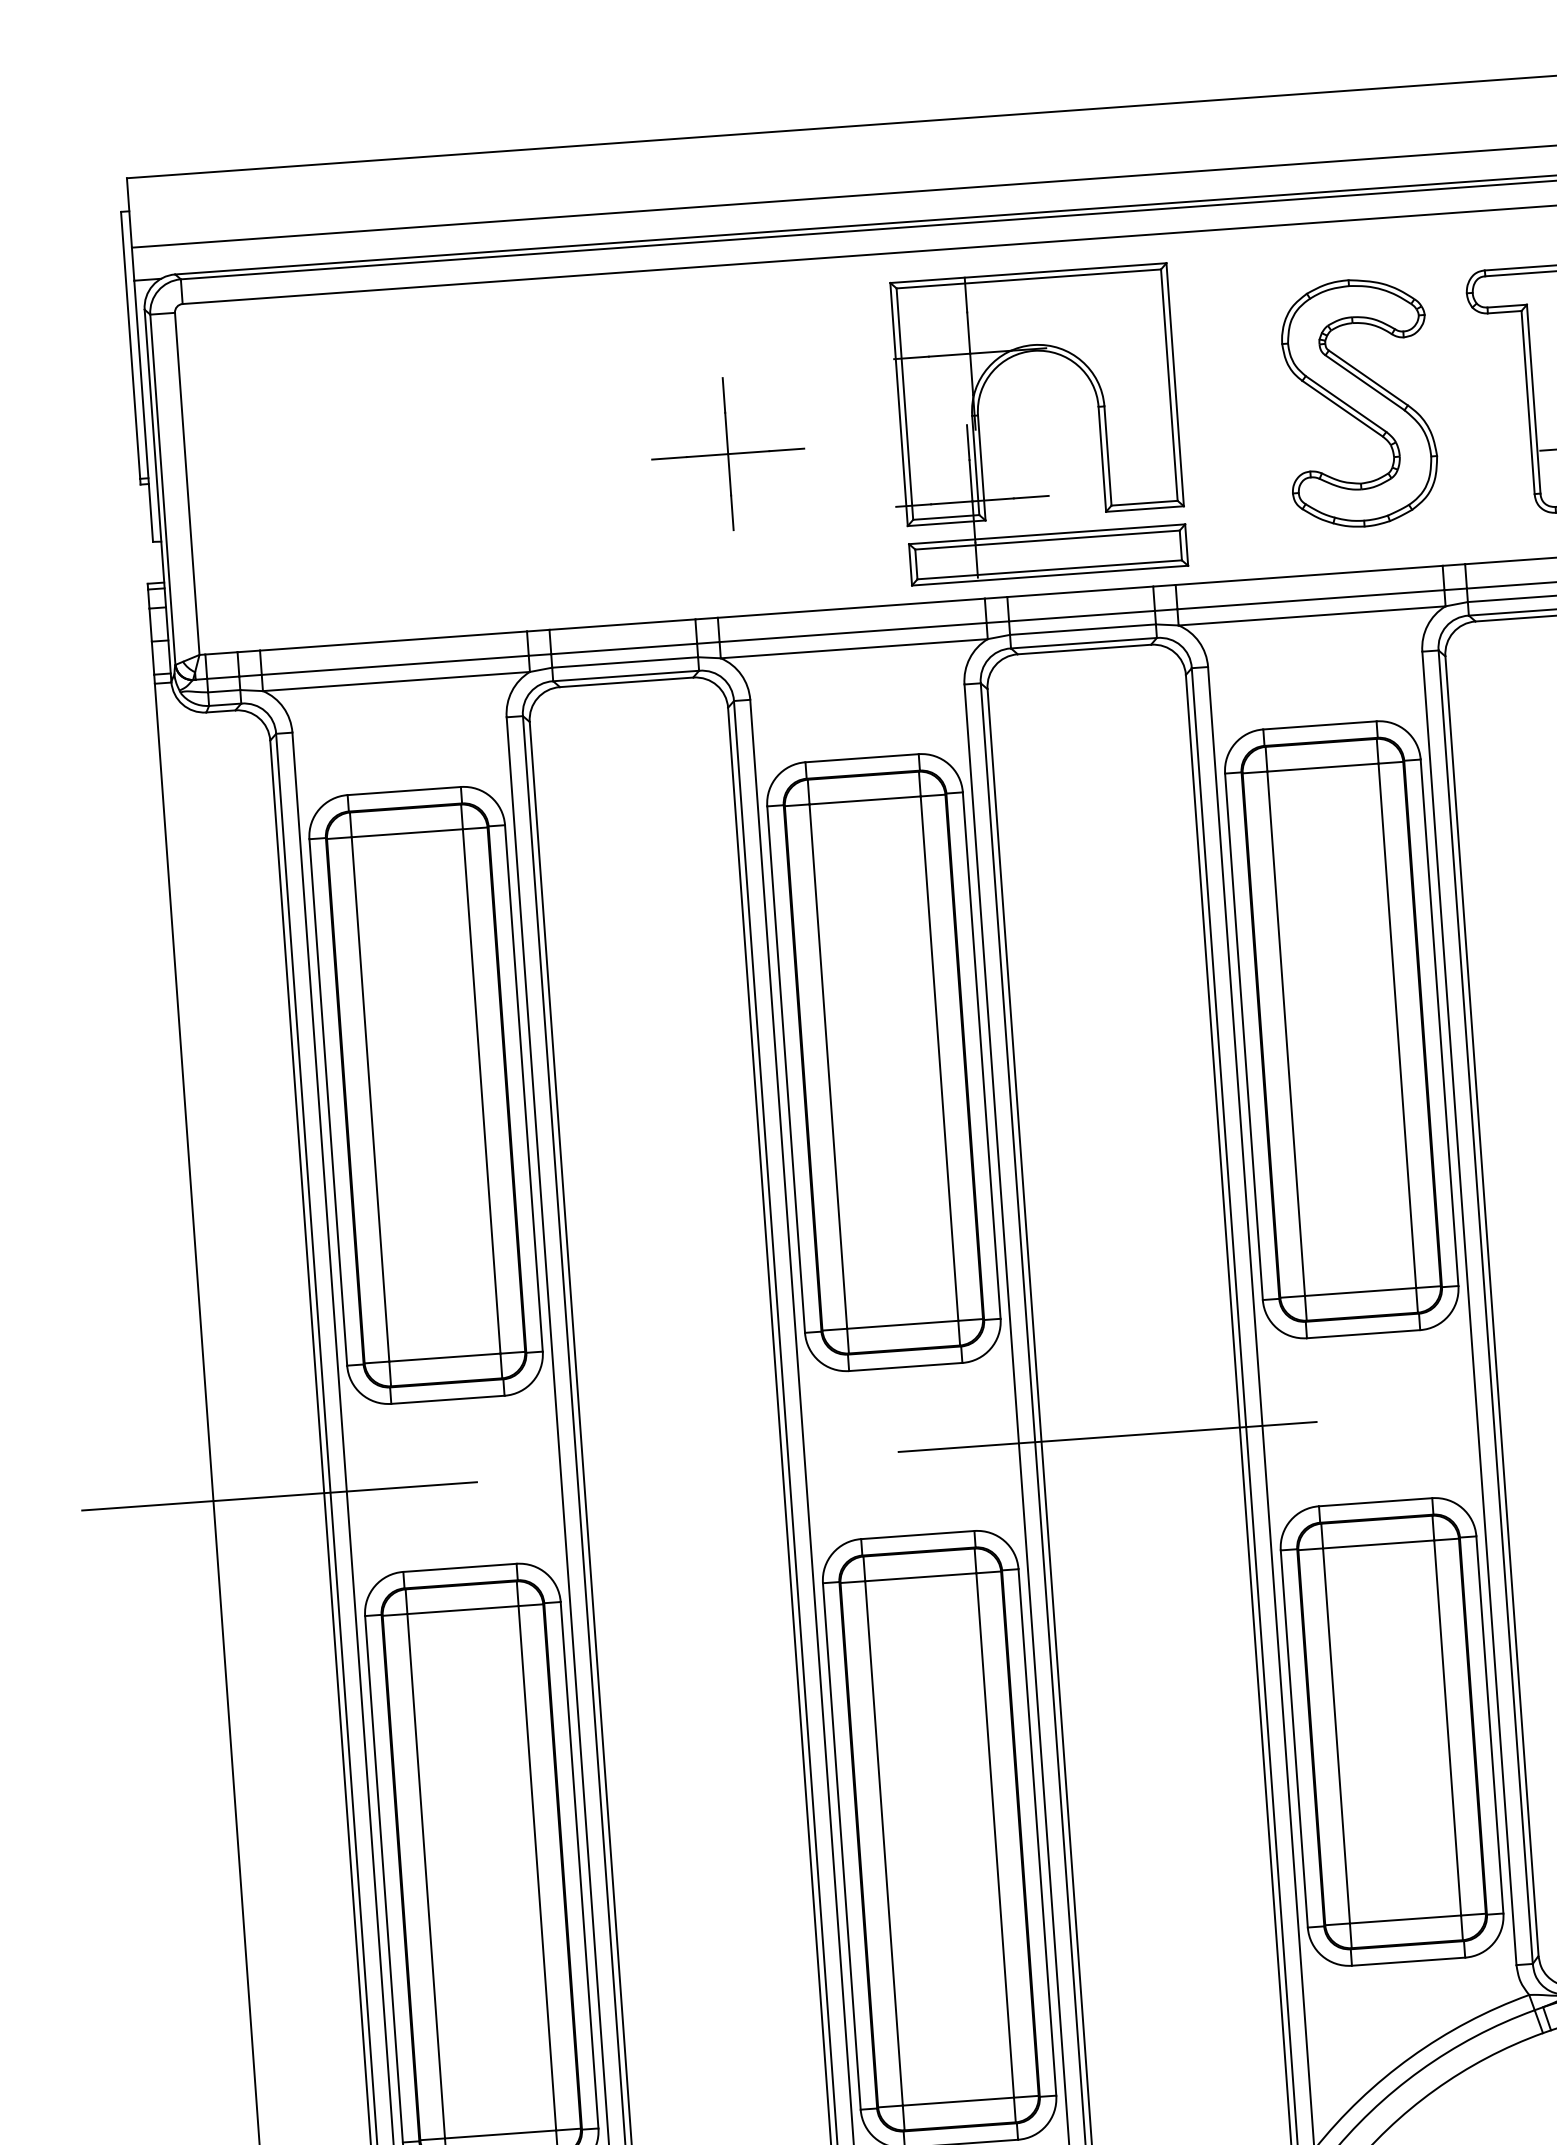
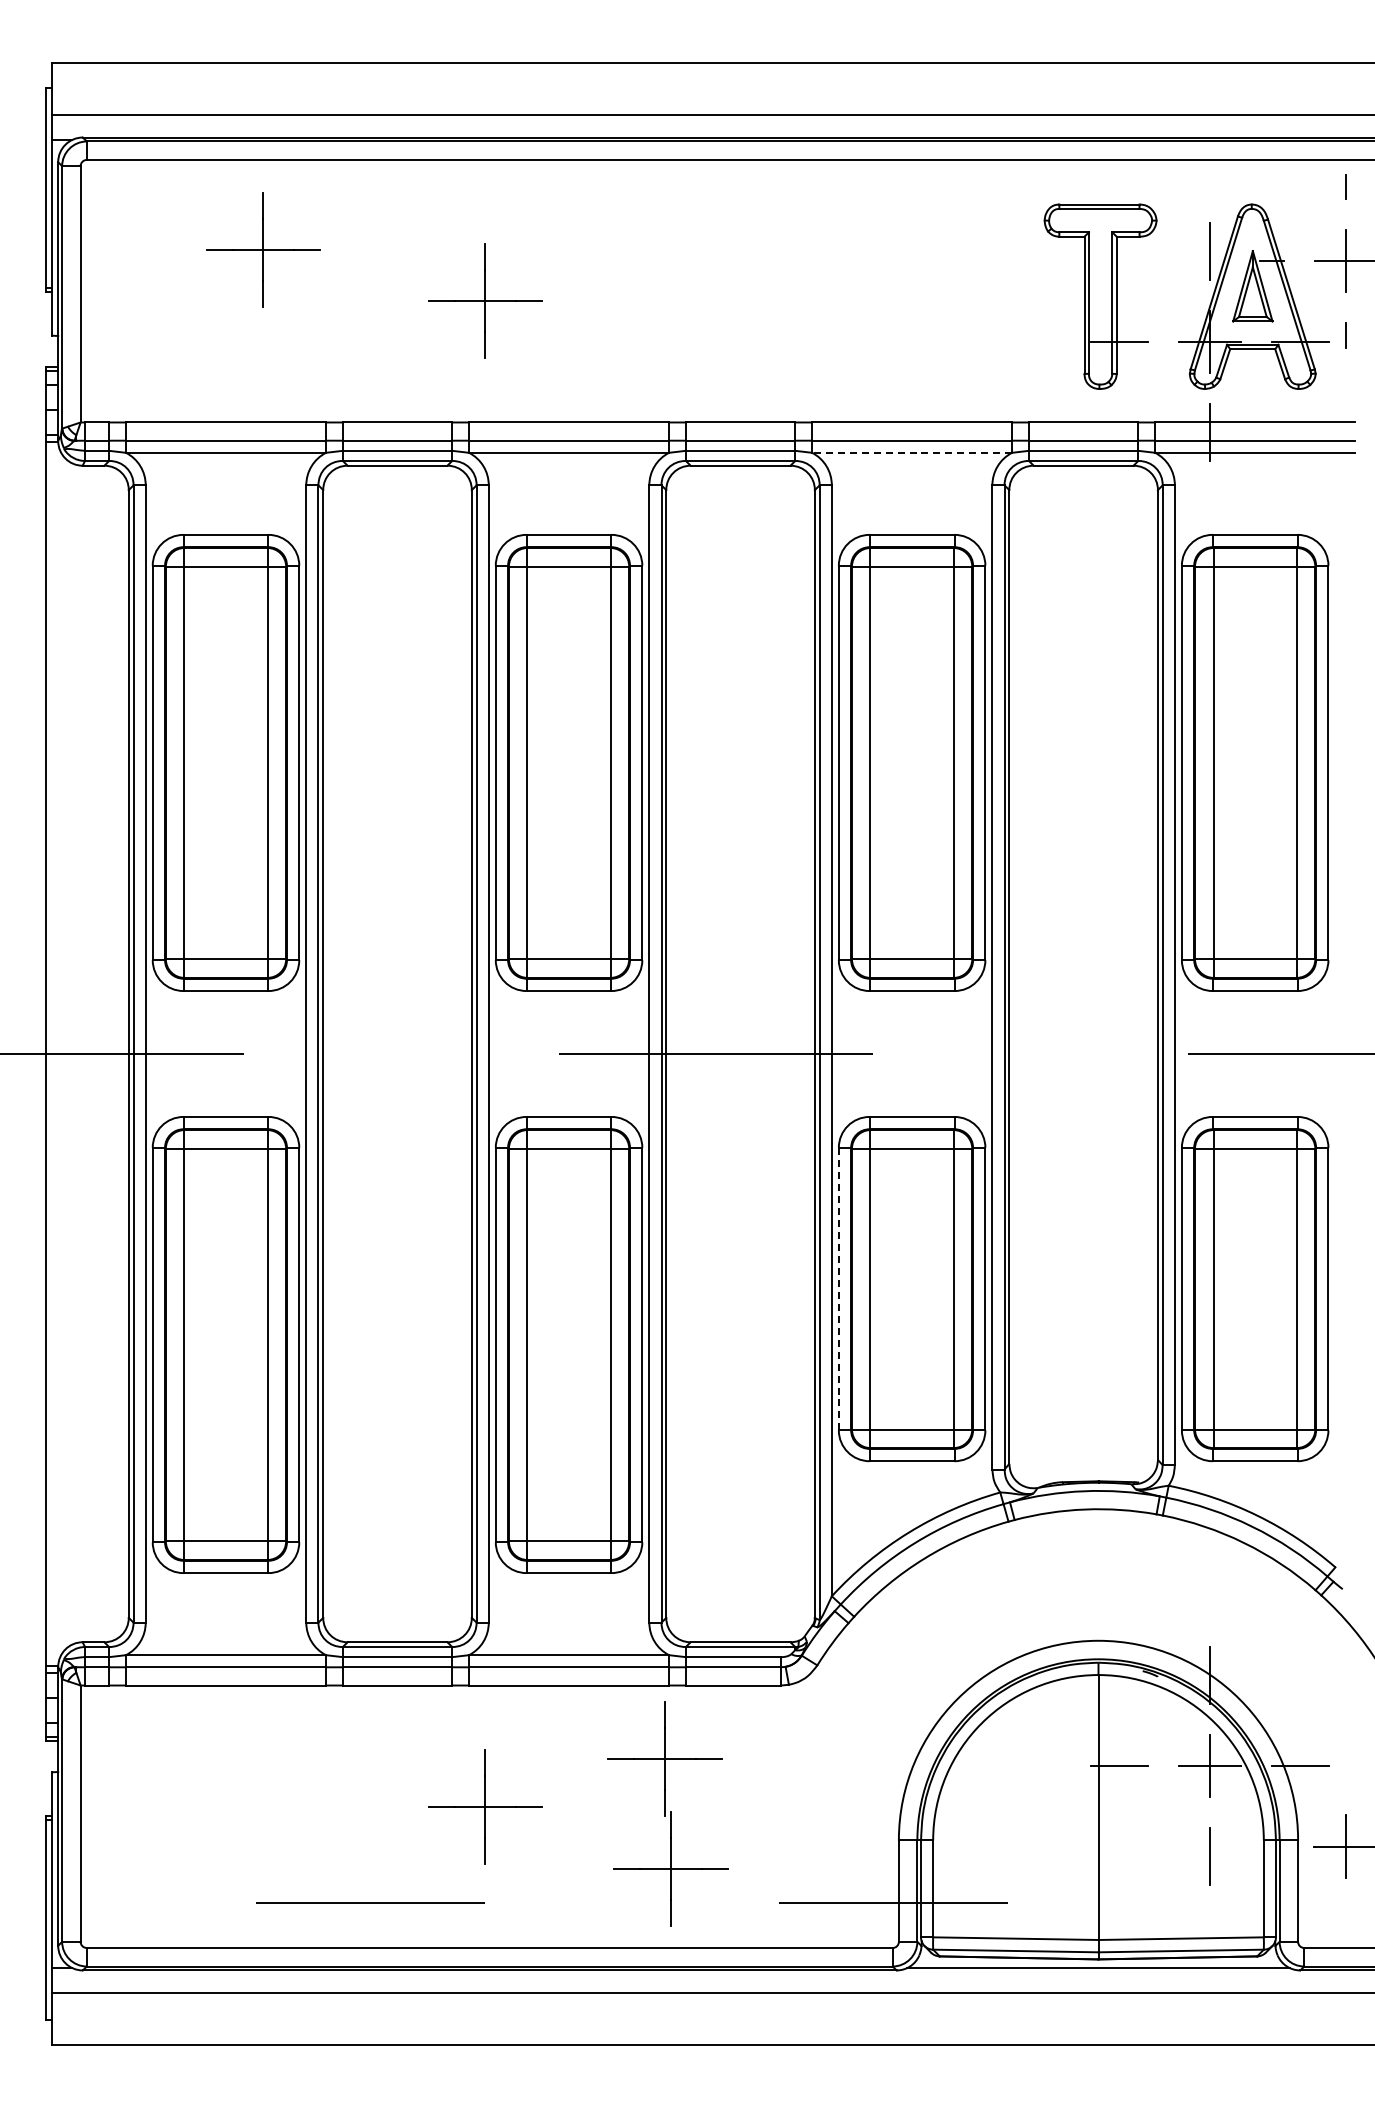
part: (1359, 402) -> (958, 296), removed
part: (427, 406) -> (263, 249), added
part: (979, 428) -> (674, 295), removed
line: (1311, 615) -> (911, 452), solid -> dashed
line: (1293, 1738) -> (838, 1288), solid -> dashed

